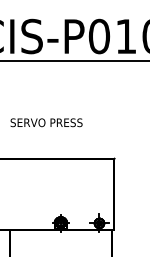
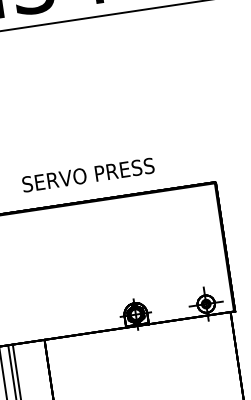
text: (46, 122) -> (88, 174), moved

